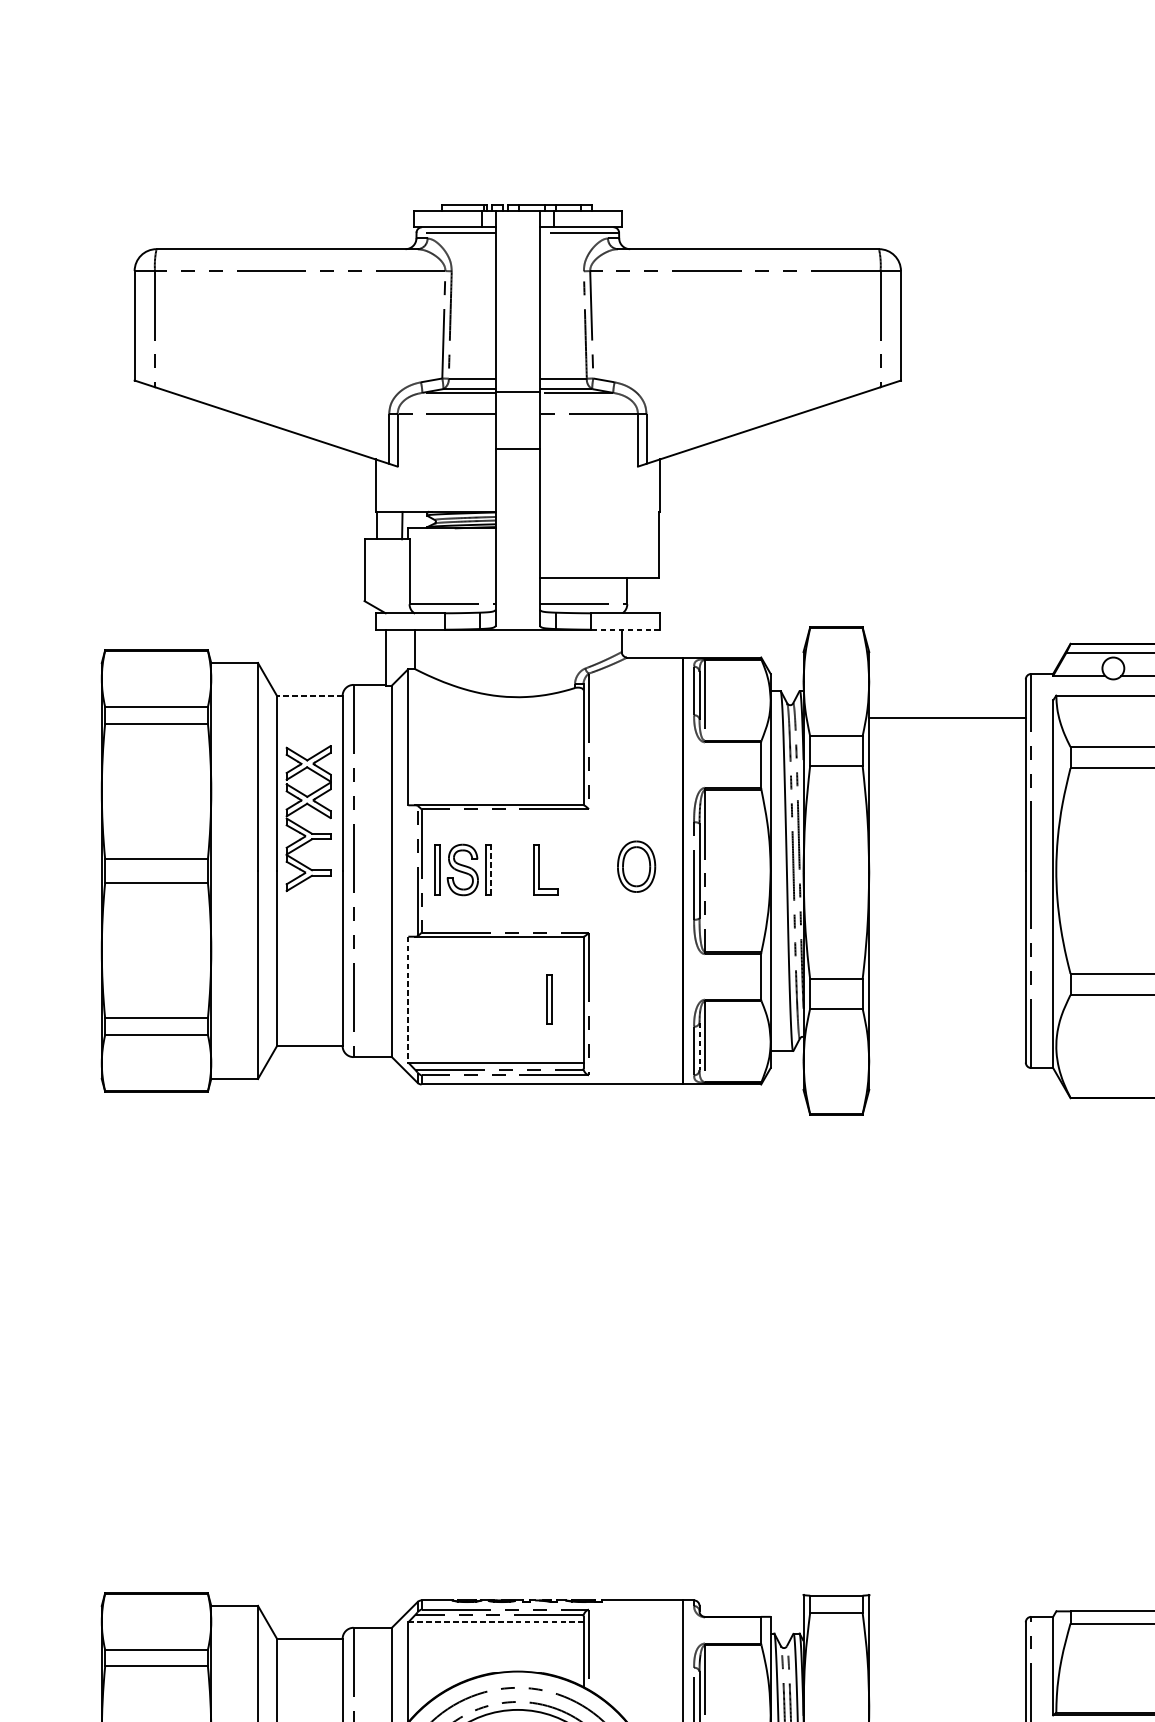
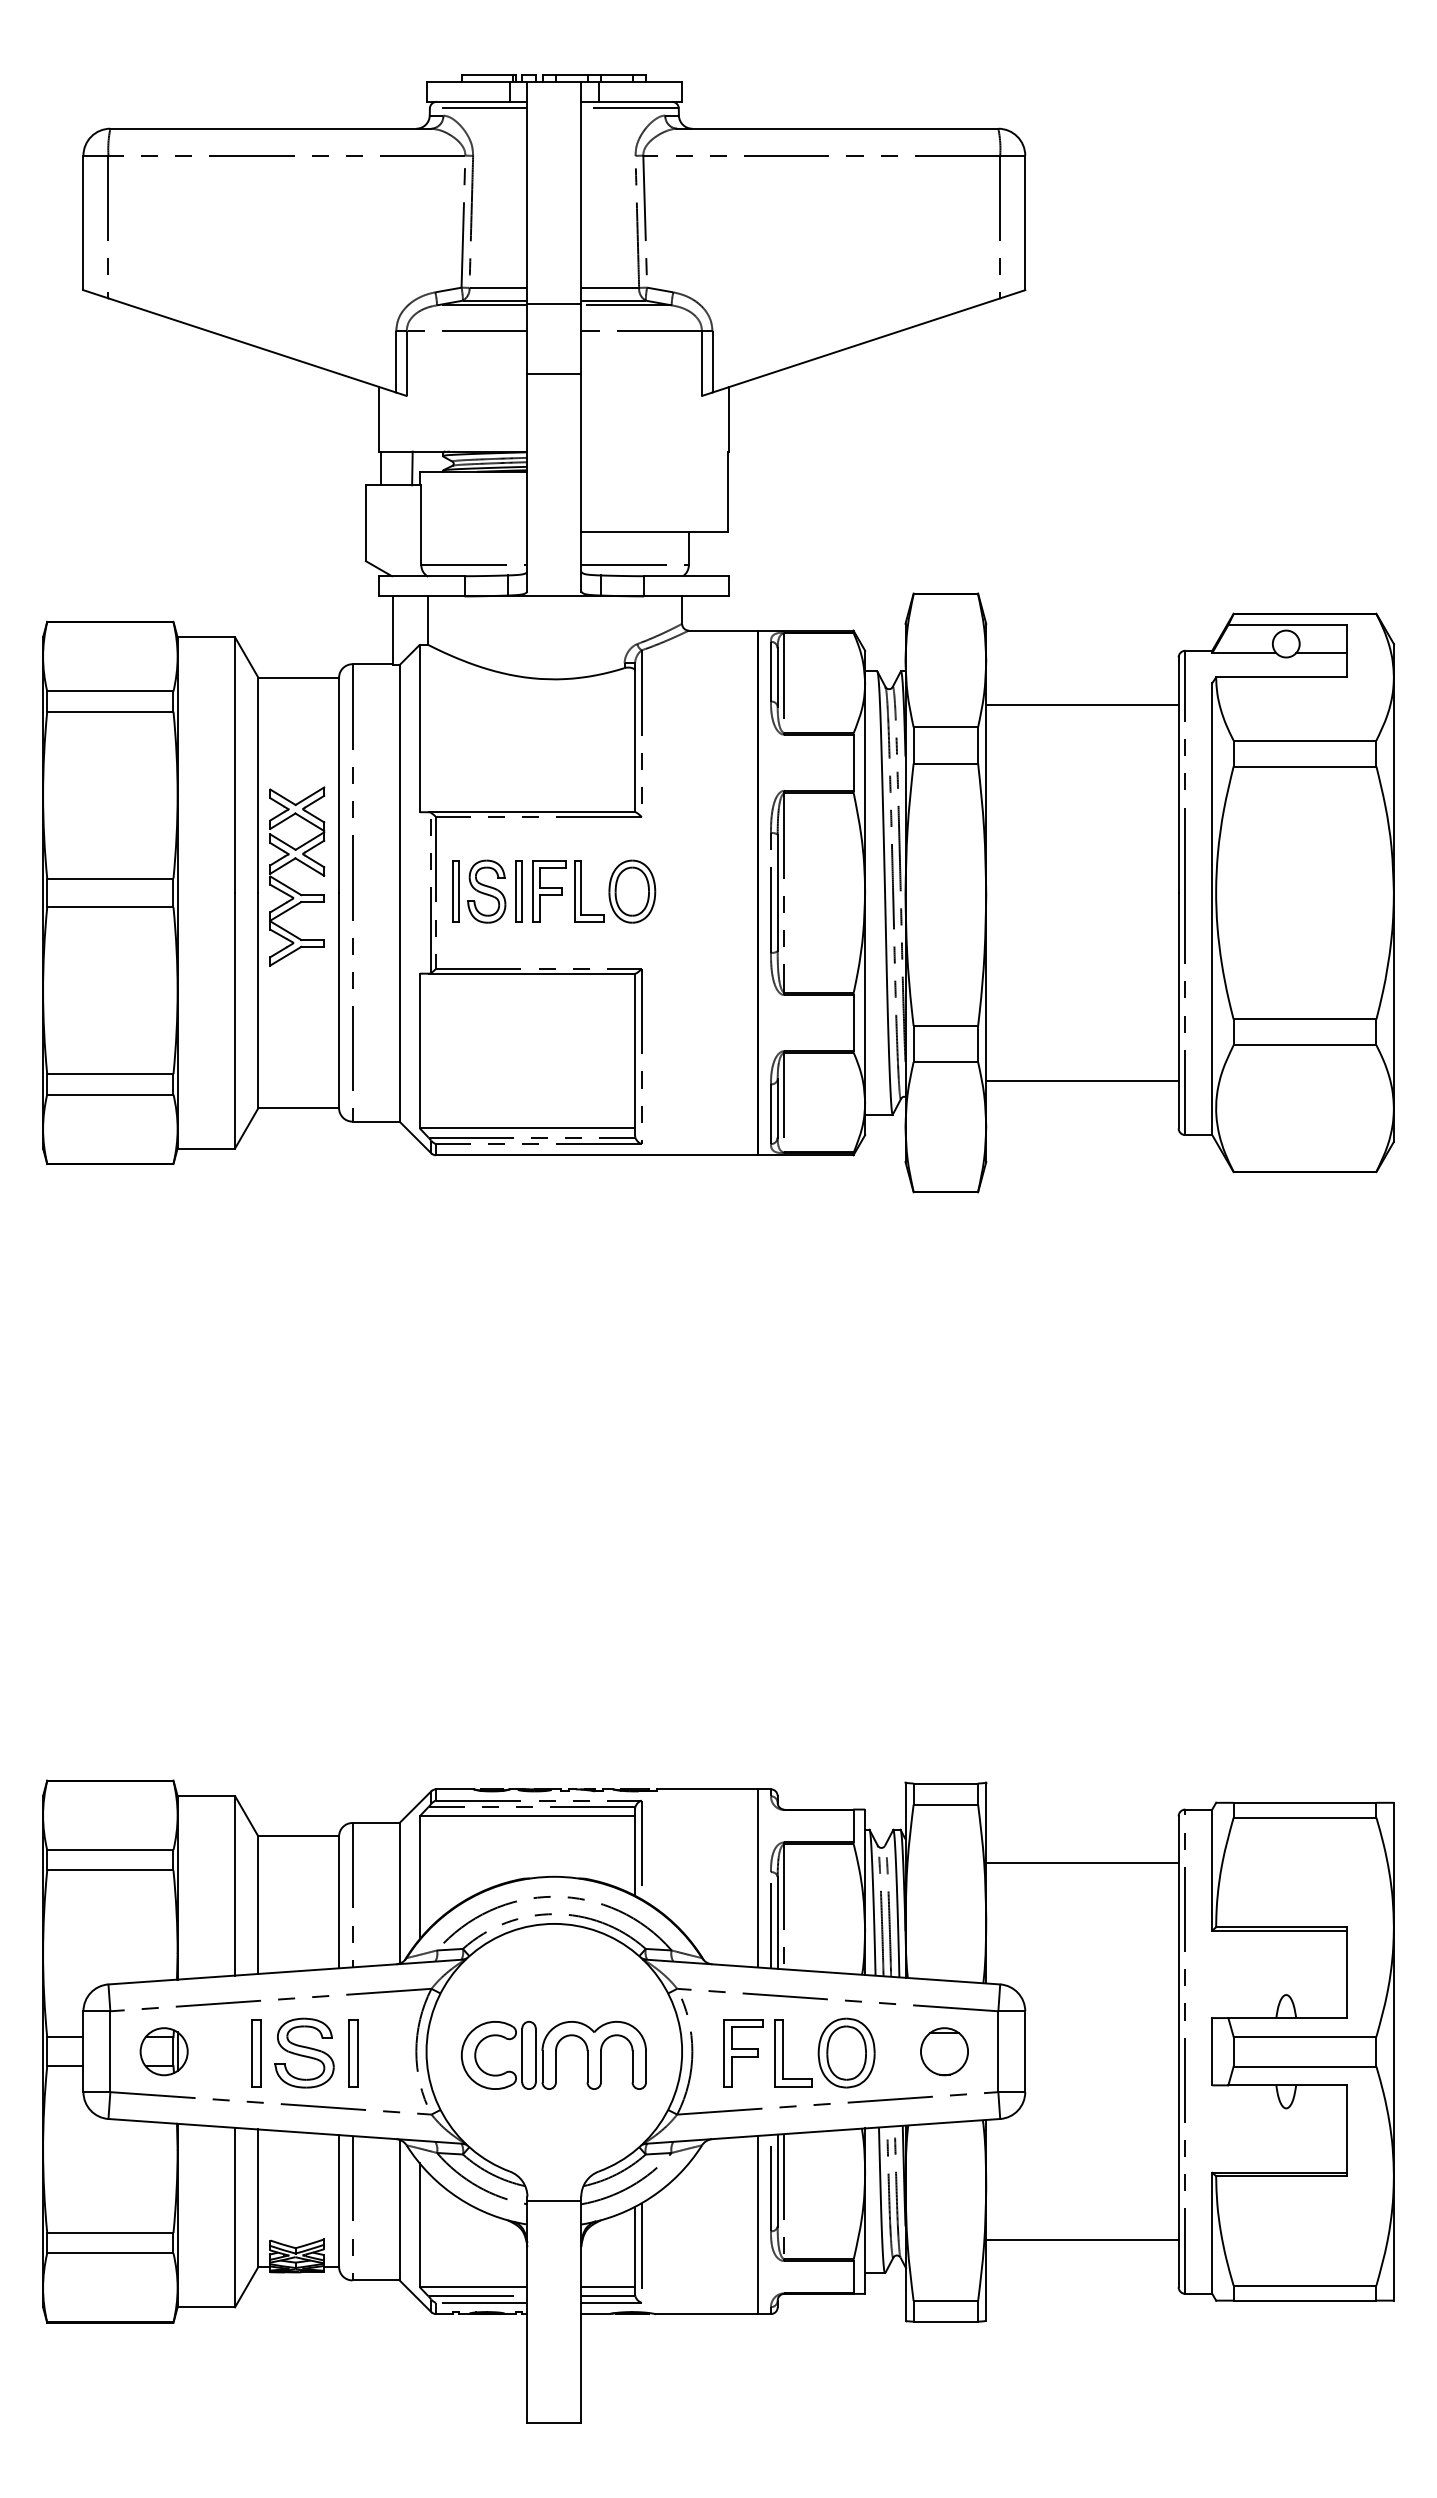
line: (625, 629) -> (686, 596), dashed -> solid
line: (309, 695) -> (298, 677), dashed -> solid
part: (302, 826) -> (289, 886), moved
part: (636, 866) -> (632, 891), moved
line: (491, 869) -> (521, 891), dashed -> solid
part: (513, 869) -> (549, 891), added
part: (548, 999) -> (592, 1050), removed
line: (408, 1000) -> (419, 1051), dashed -> solid
line: (947, 1024) -> (1082, 1081), added
line: (699, 1047) -> (777, 1109), dashed -> solid
line: (495, 1622) -> (527, 1816), dashed -> solid
line: (947, 1660) -> (1082, 1863), added

